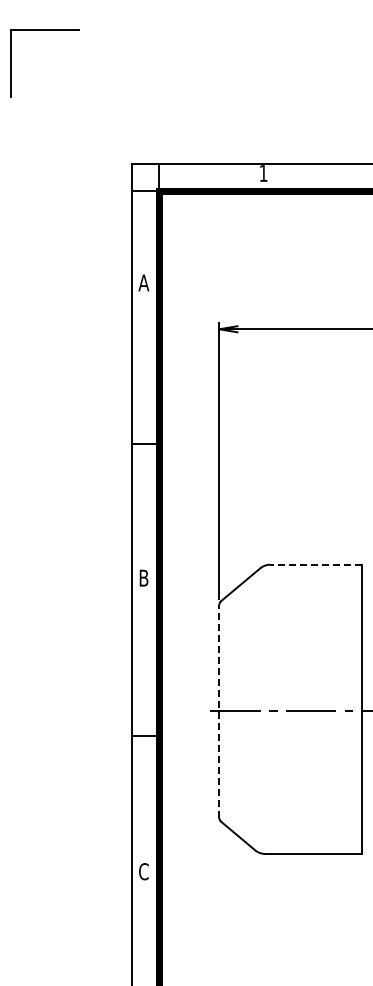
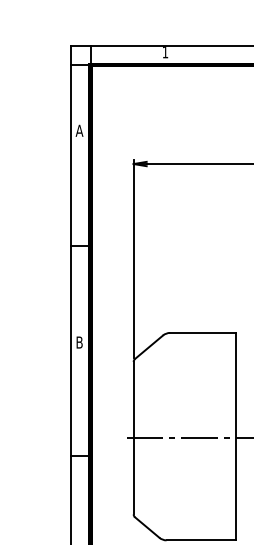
line: (315, 564) -> (202, 332), dashed -> solid
line: (219, 710) -> (133, 437), dashed -> solid

